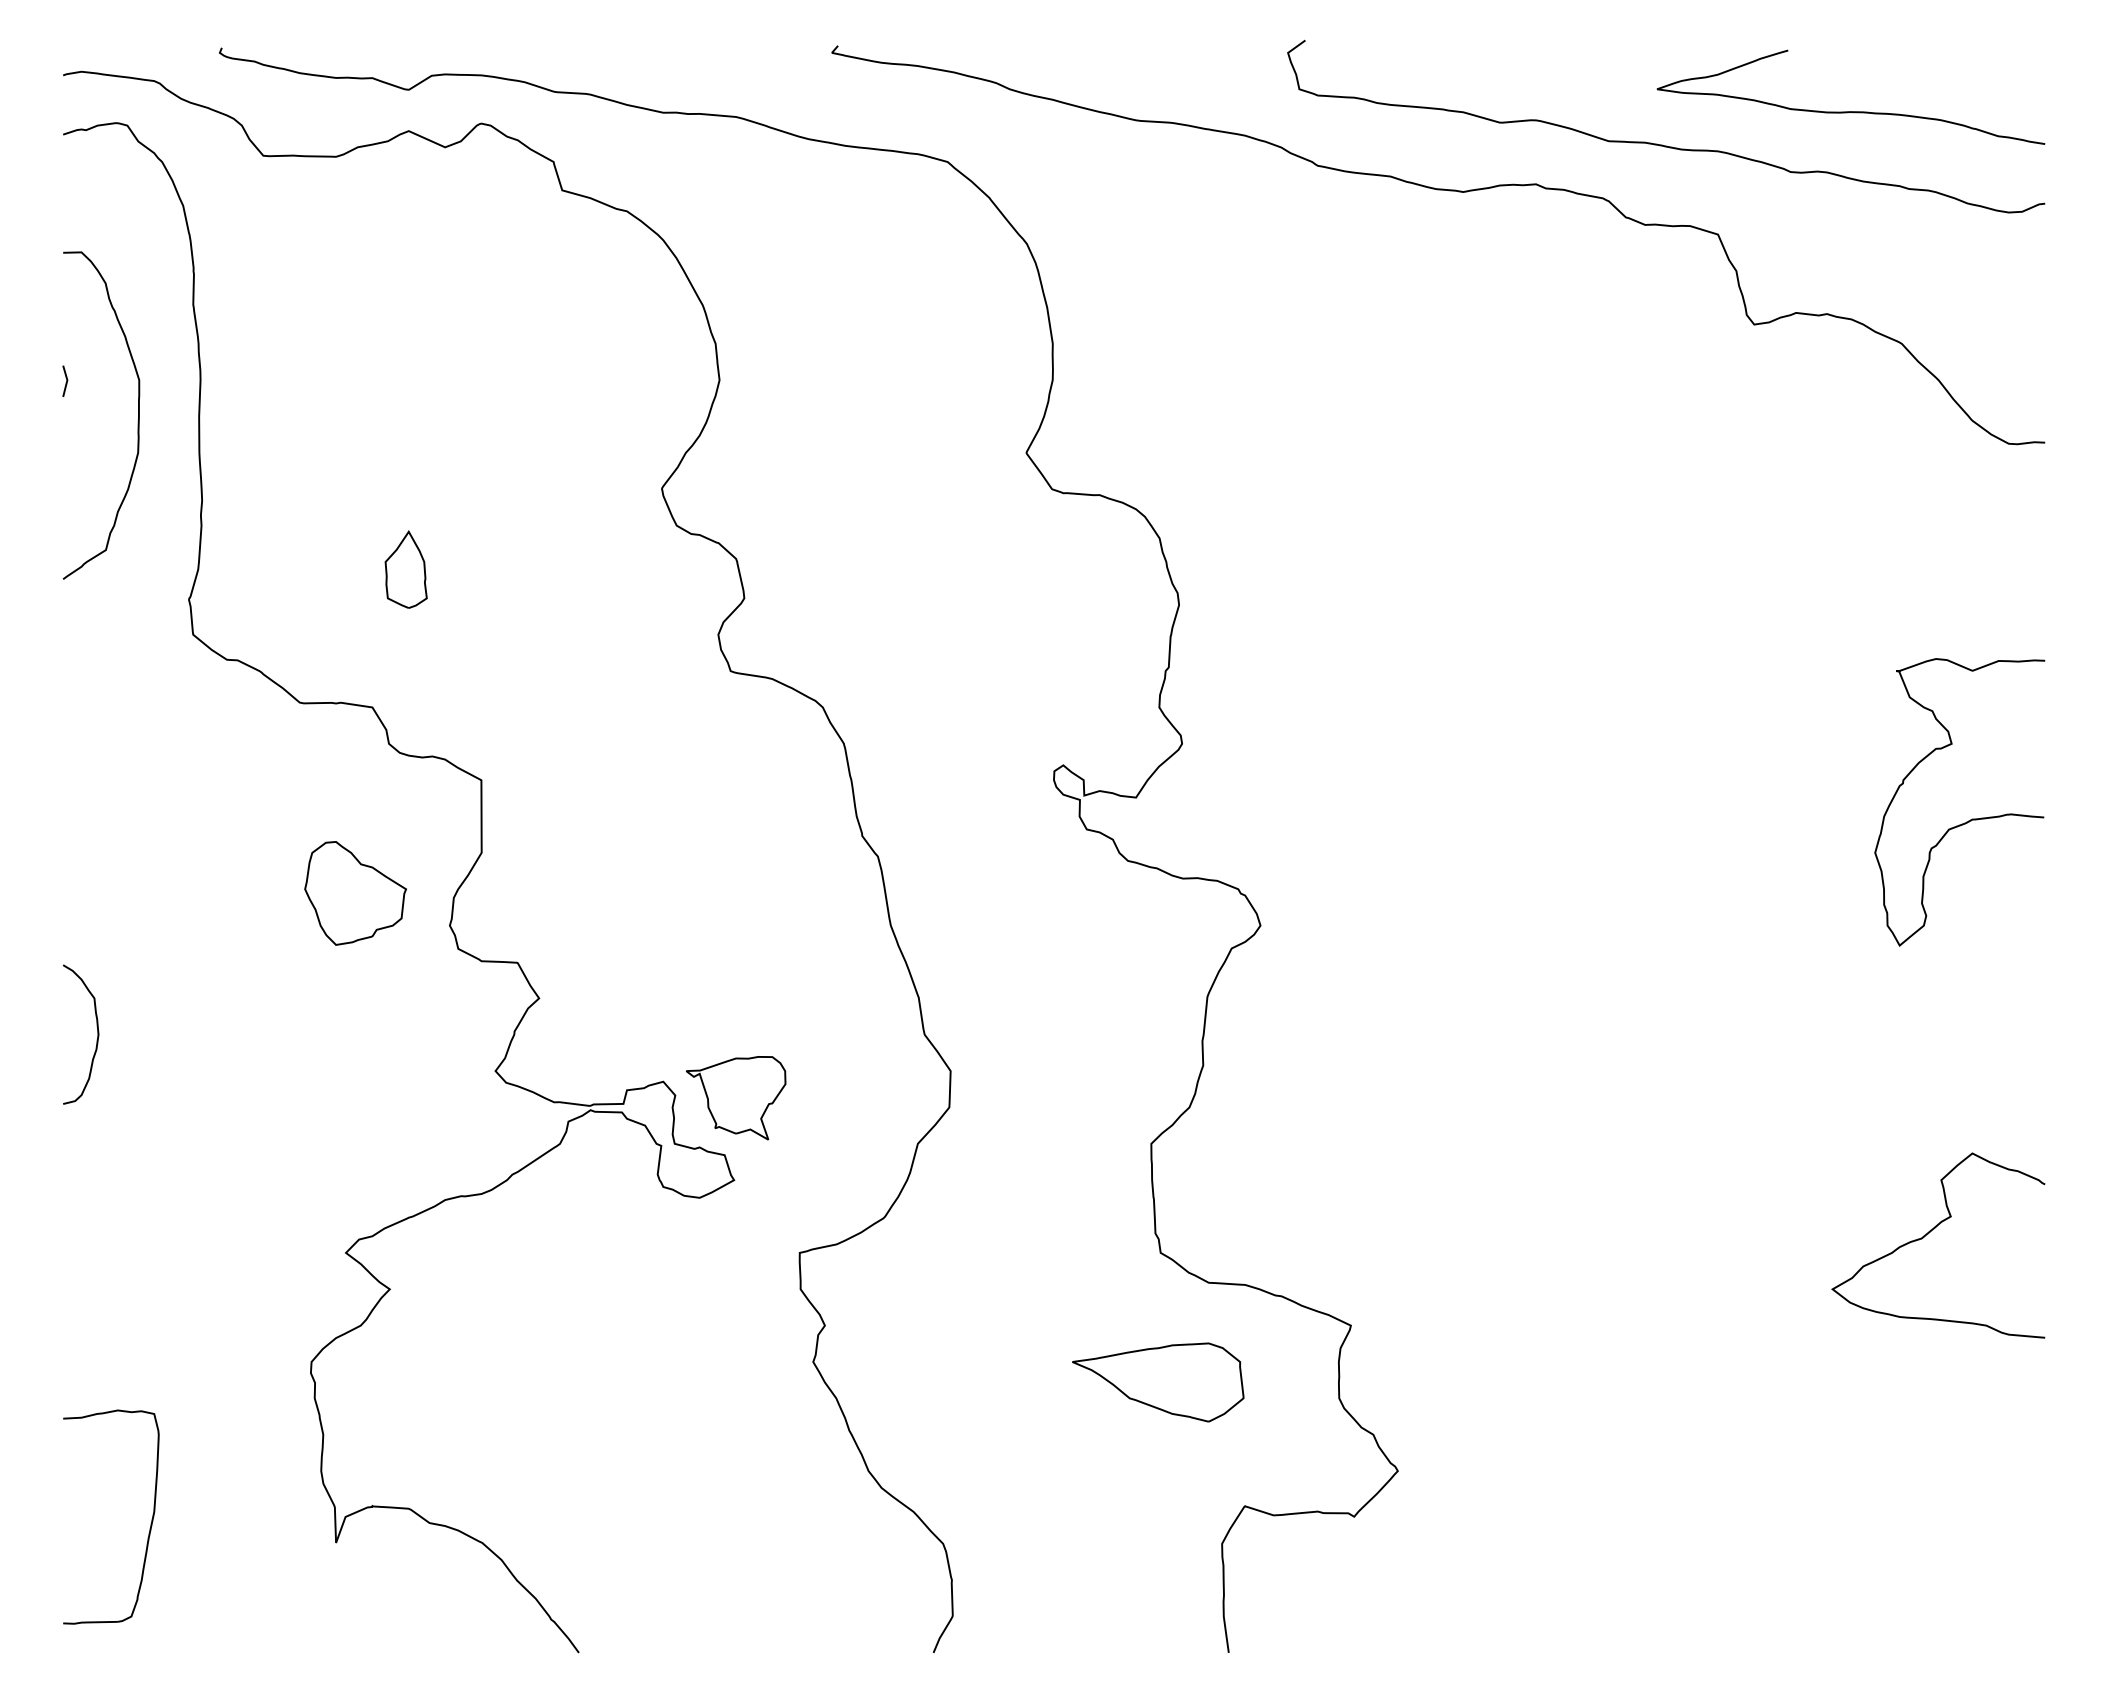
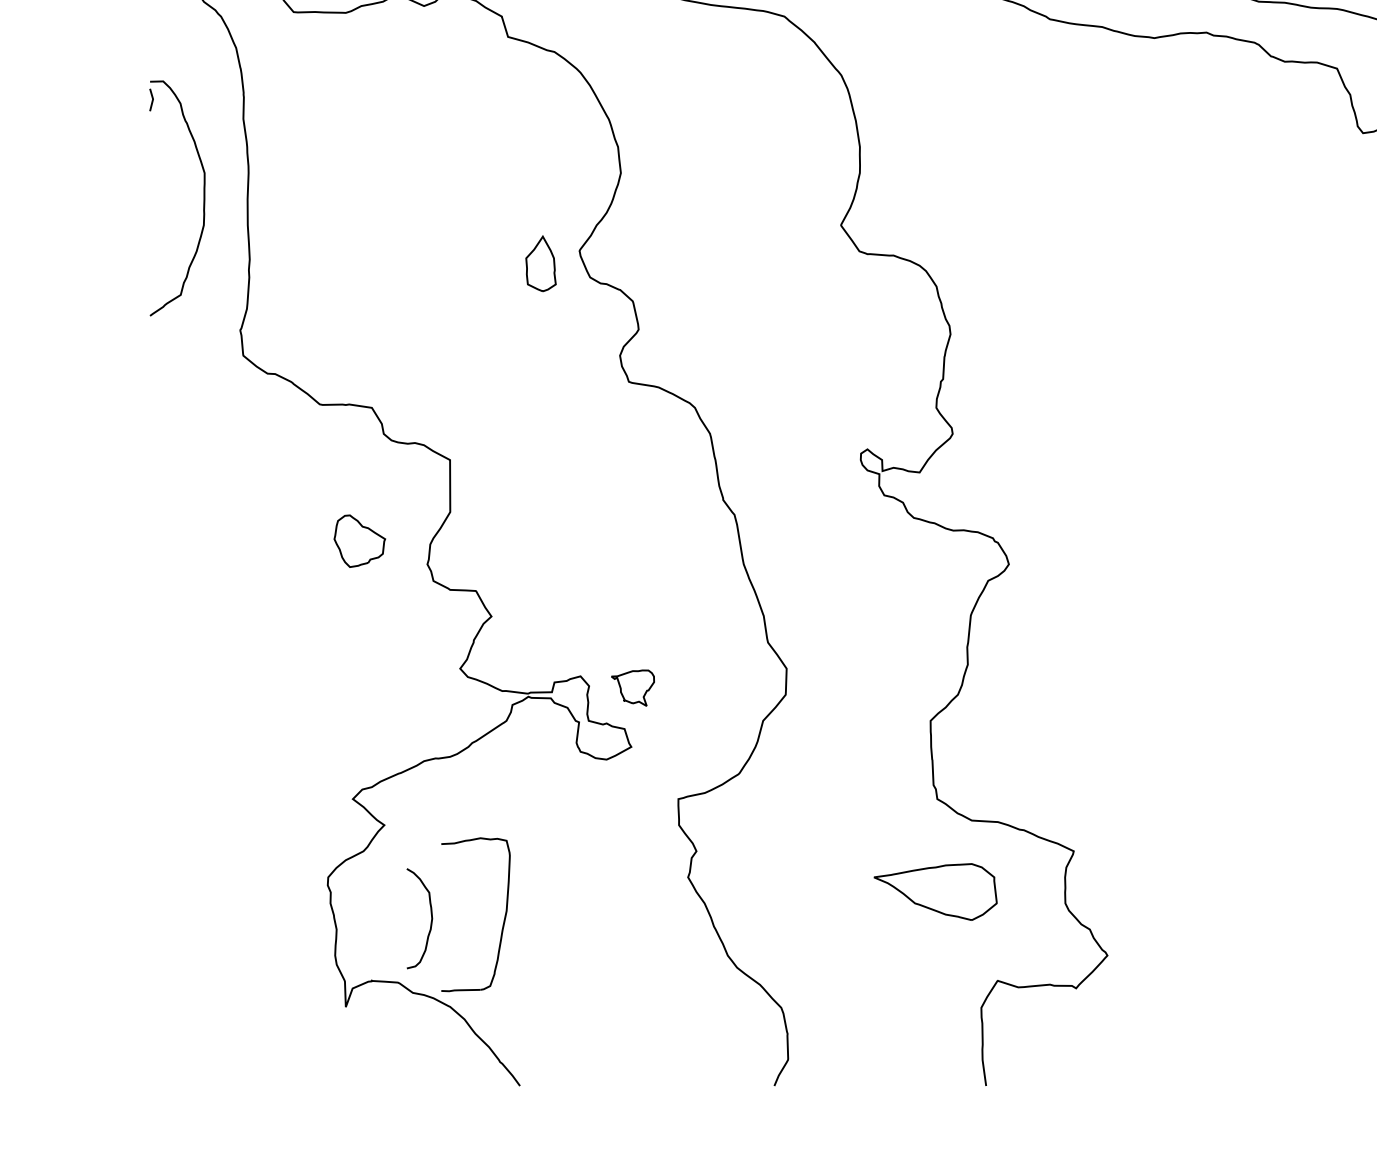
line: (66, 380) -> (152, 99), moved
part: (405, 569) -> (540, 263), moved
part: (355, 893) -> (359, 541), size x0.7
curve: (97, 1034) -> (431, 918), moved
part: (736, 1098) -> (633, 688), size x0.6
part: (150, 1523) -> (503, 919), moved

